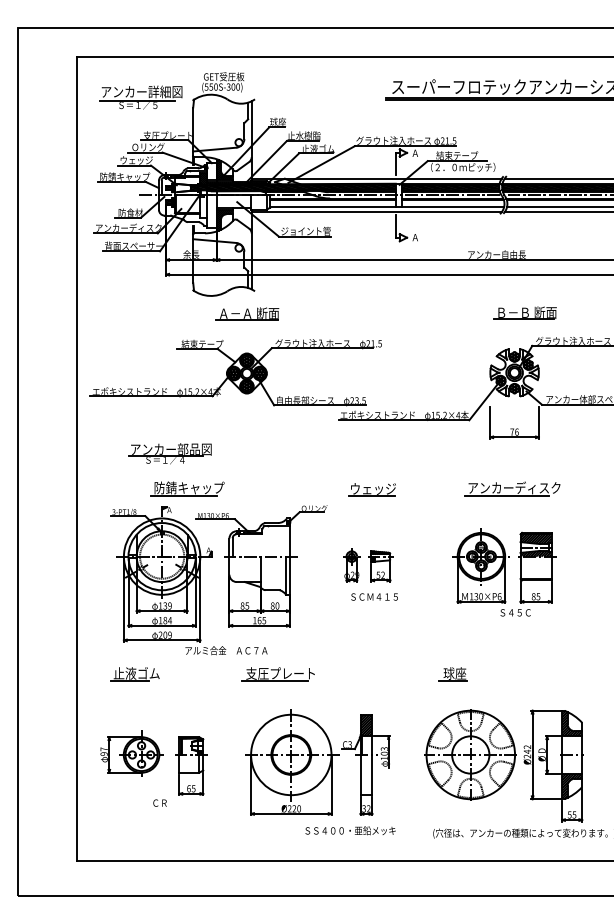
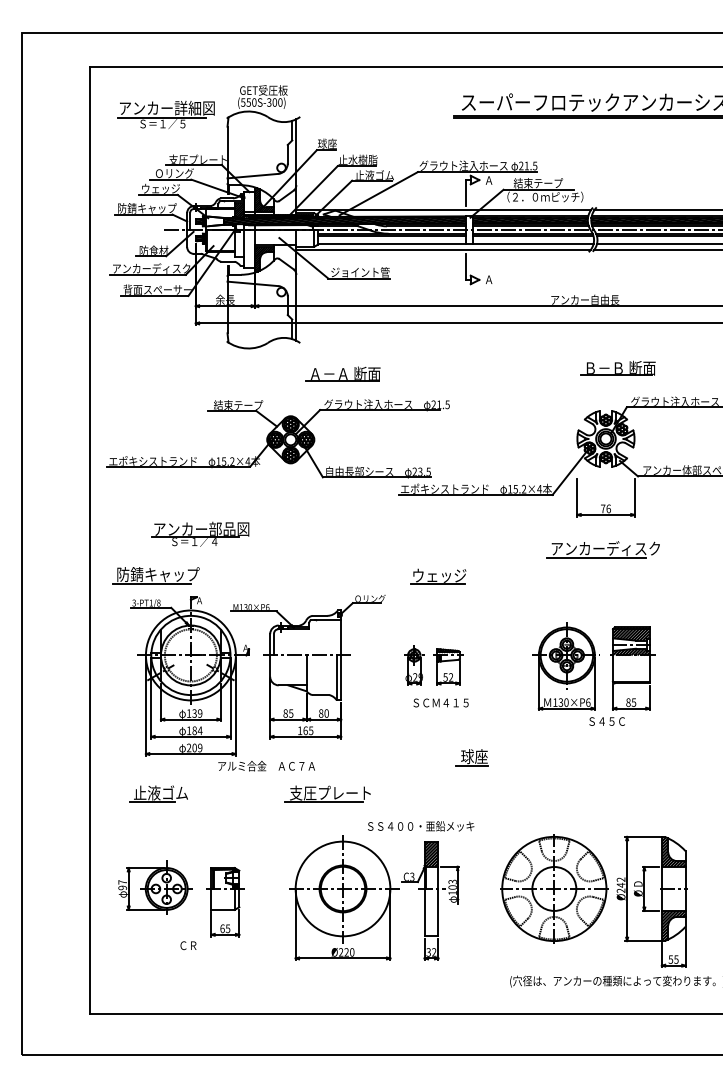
part: (247, 313) -> (343, 373), moved
part: (187, 488) -> (156, 575), moved
part: (512, 488) -> (603, 549), moved
part: (452, 674) -> (471, 757), moved
text: (350, 830) -> (420, 826), moved

